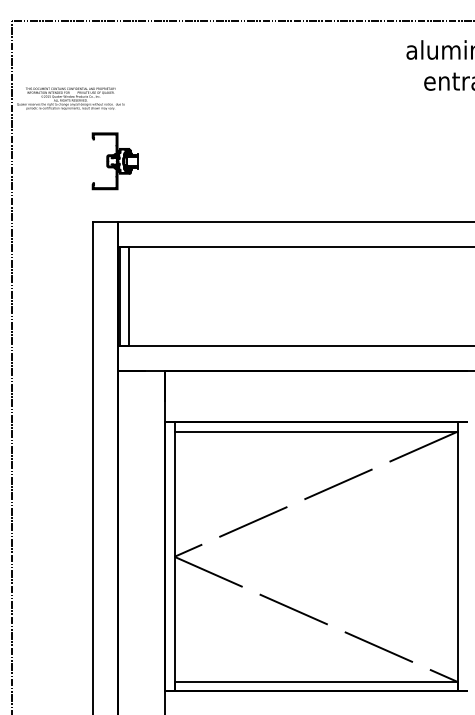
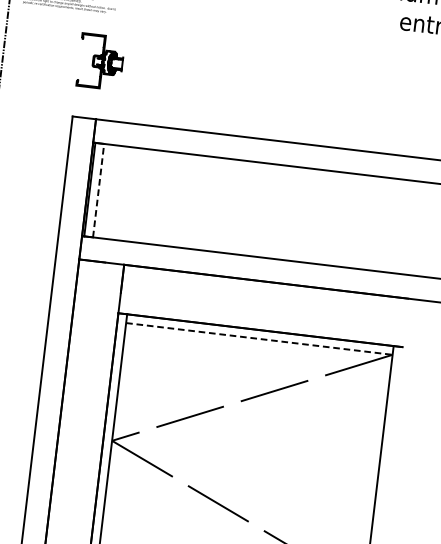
line: (129, 296) -> (98, 190), solid -> dashed
line: (316, 431) -> (259, 338), solid -> dashed

